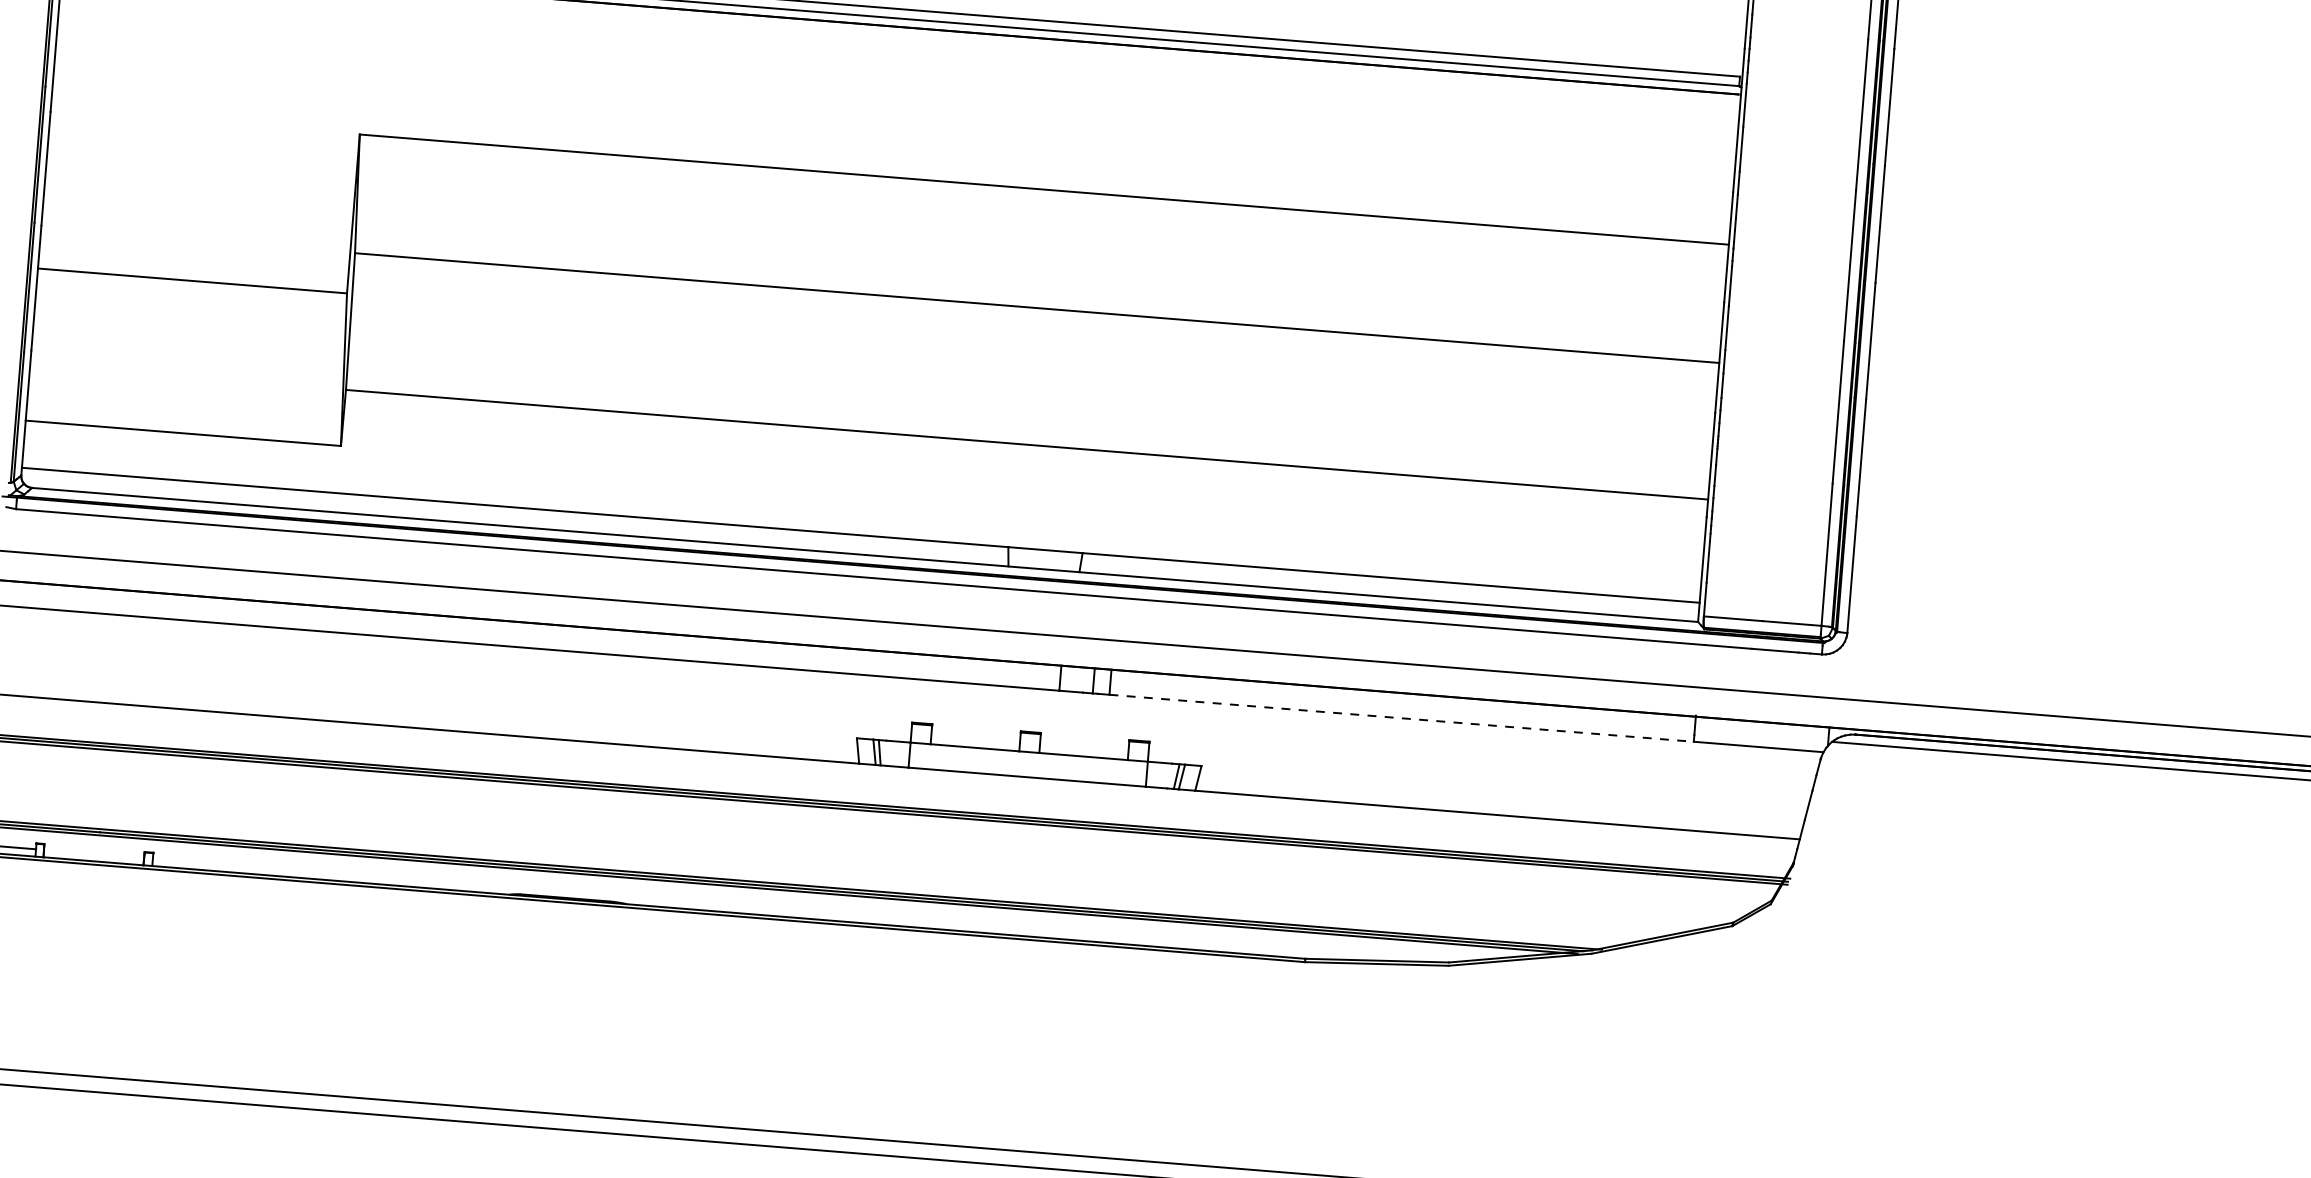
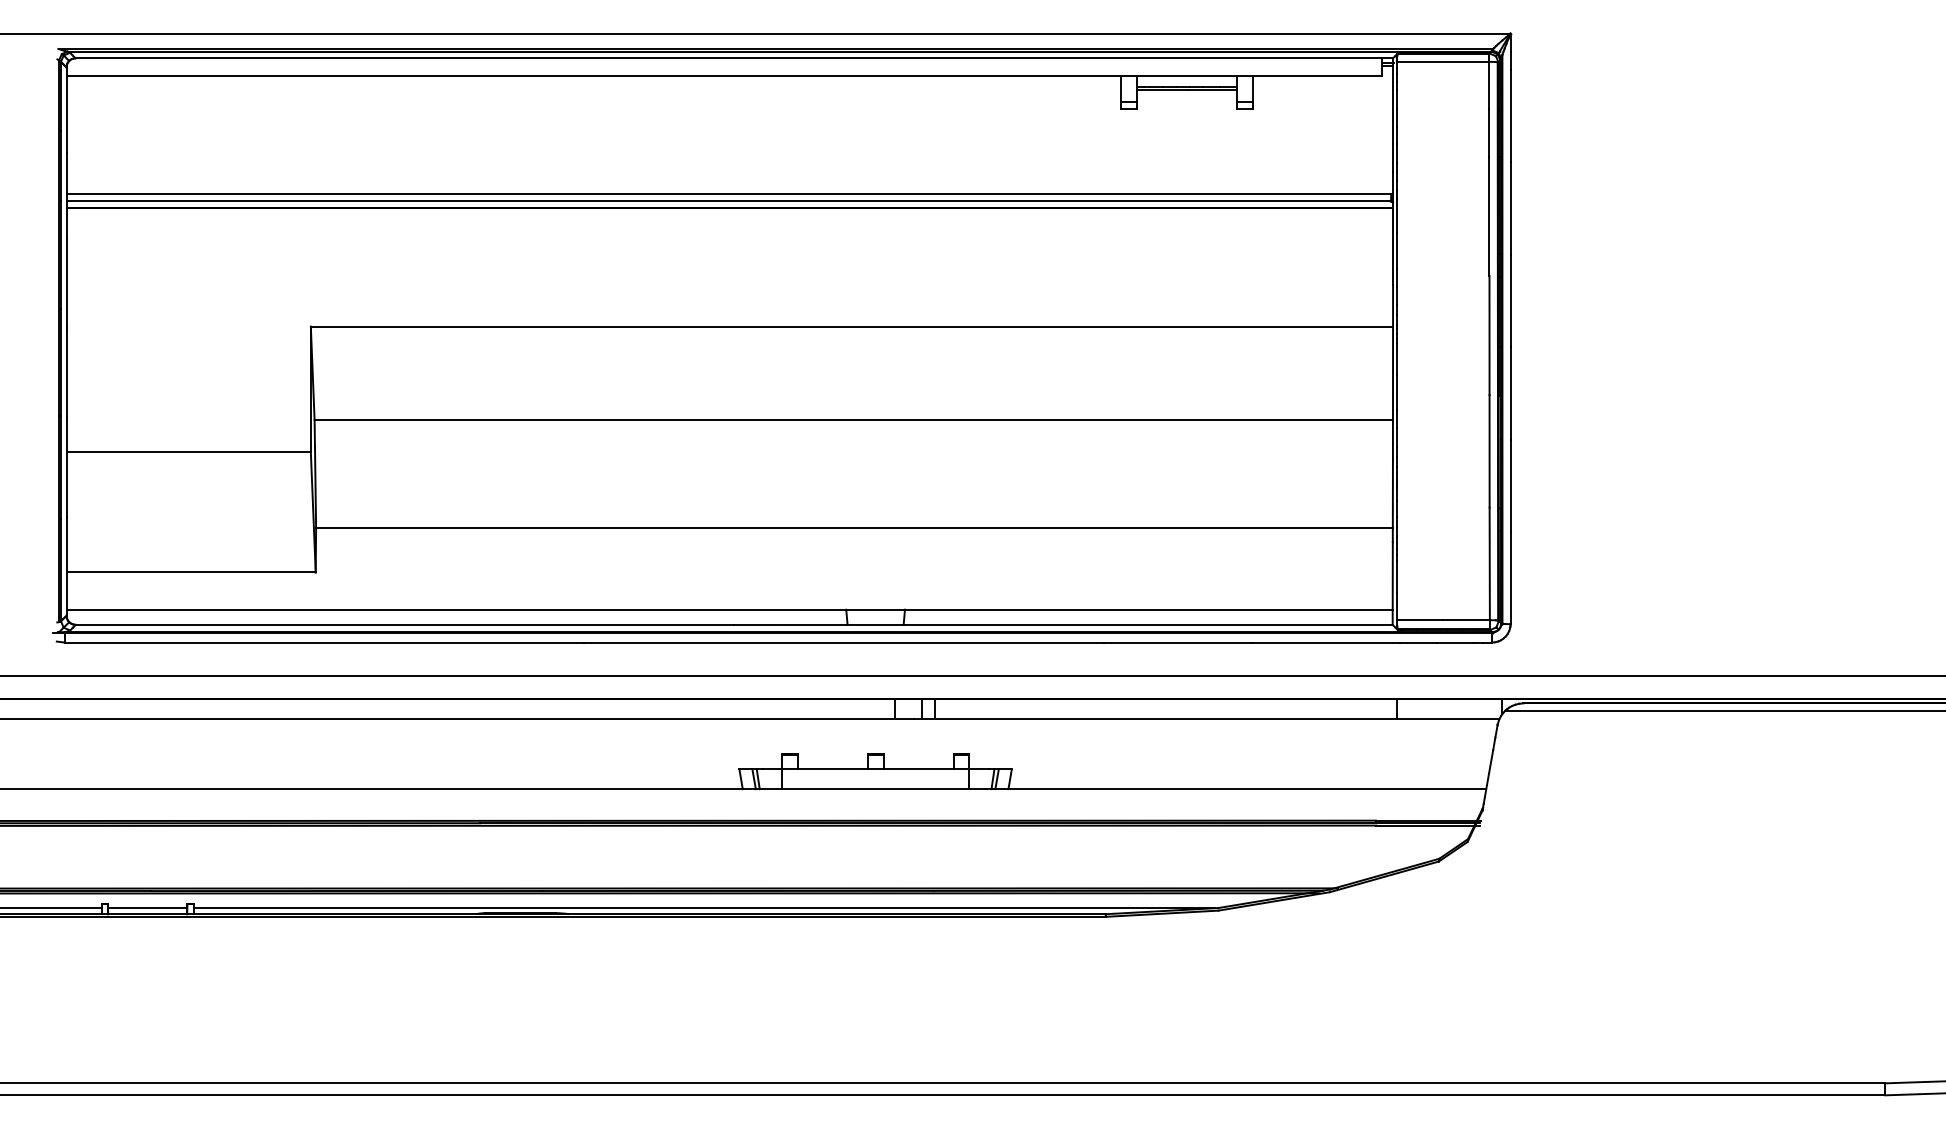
line: (1401, 718) -> (1165, 719), dashed -> solid
line: (93, 854) -> (147, 908), added
line: (798, 910) -> (704, 908), added

